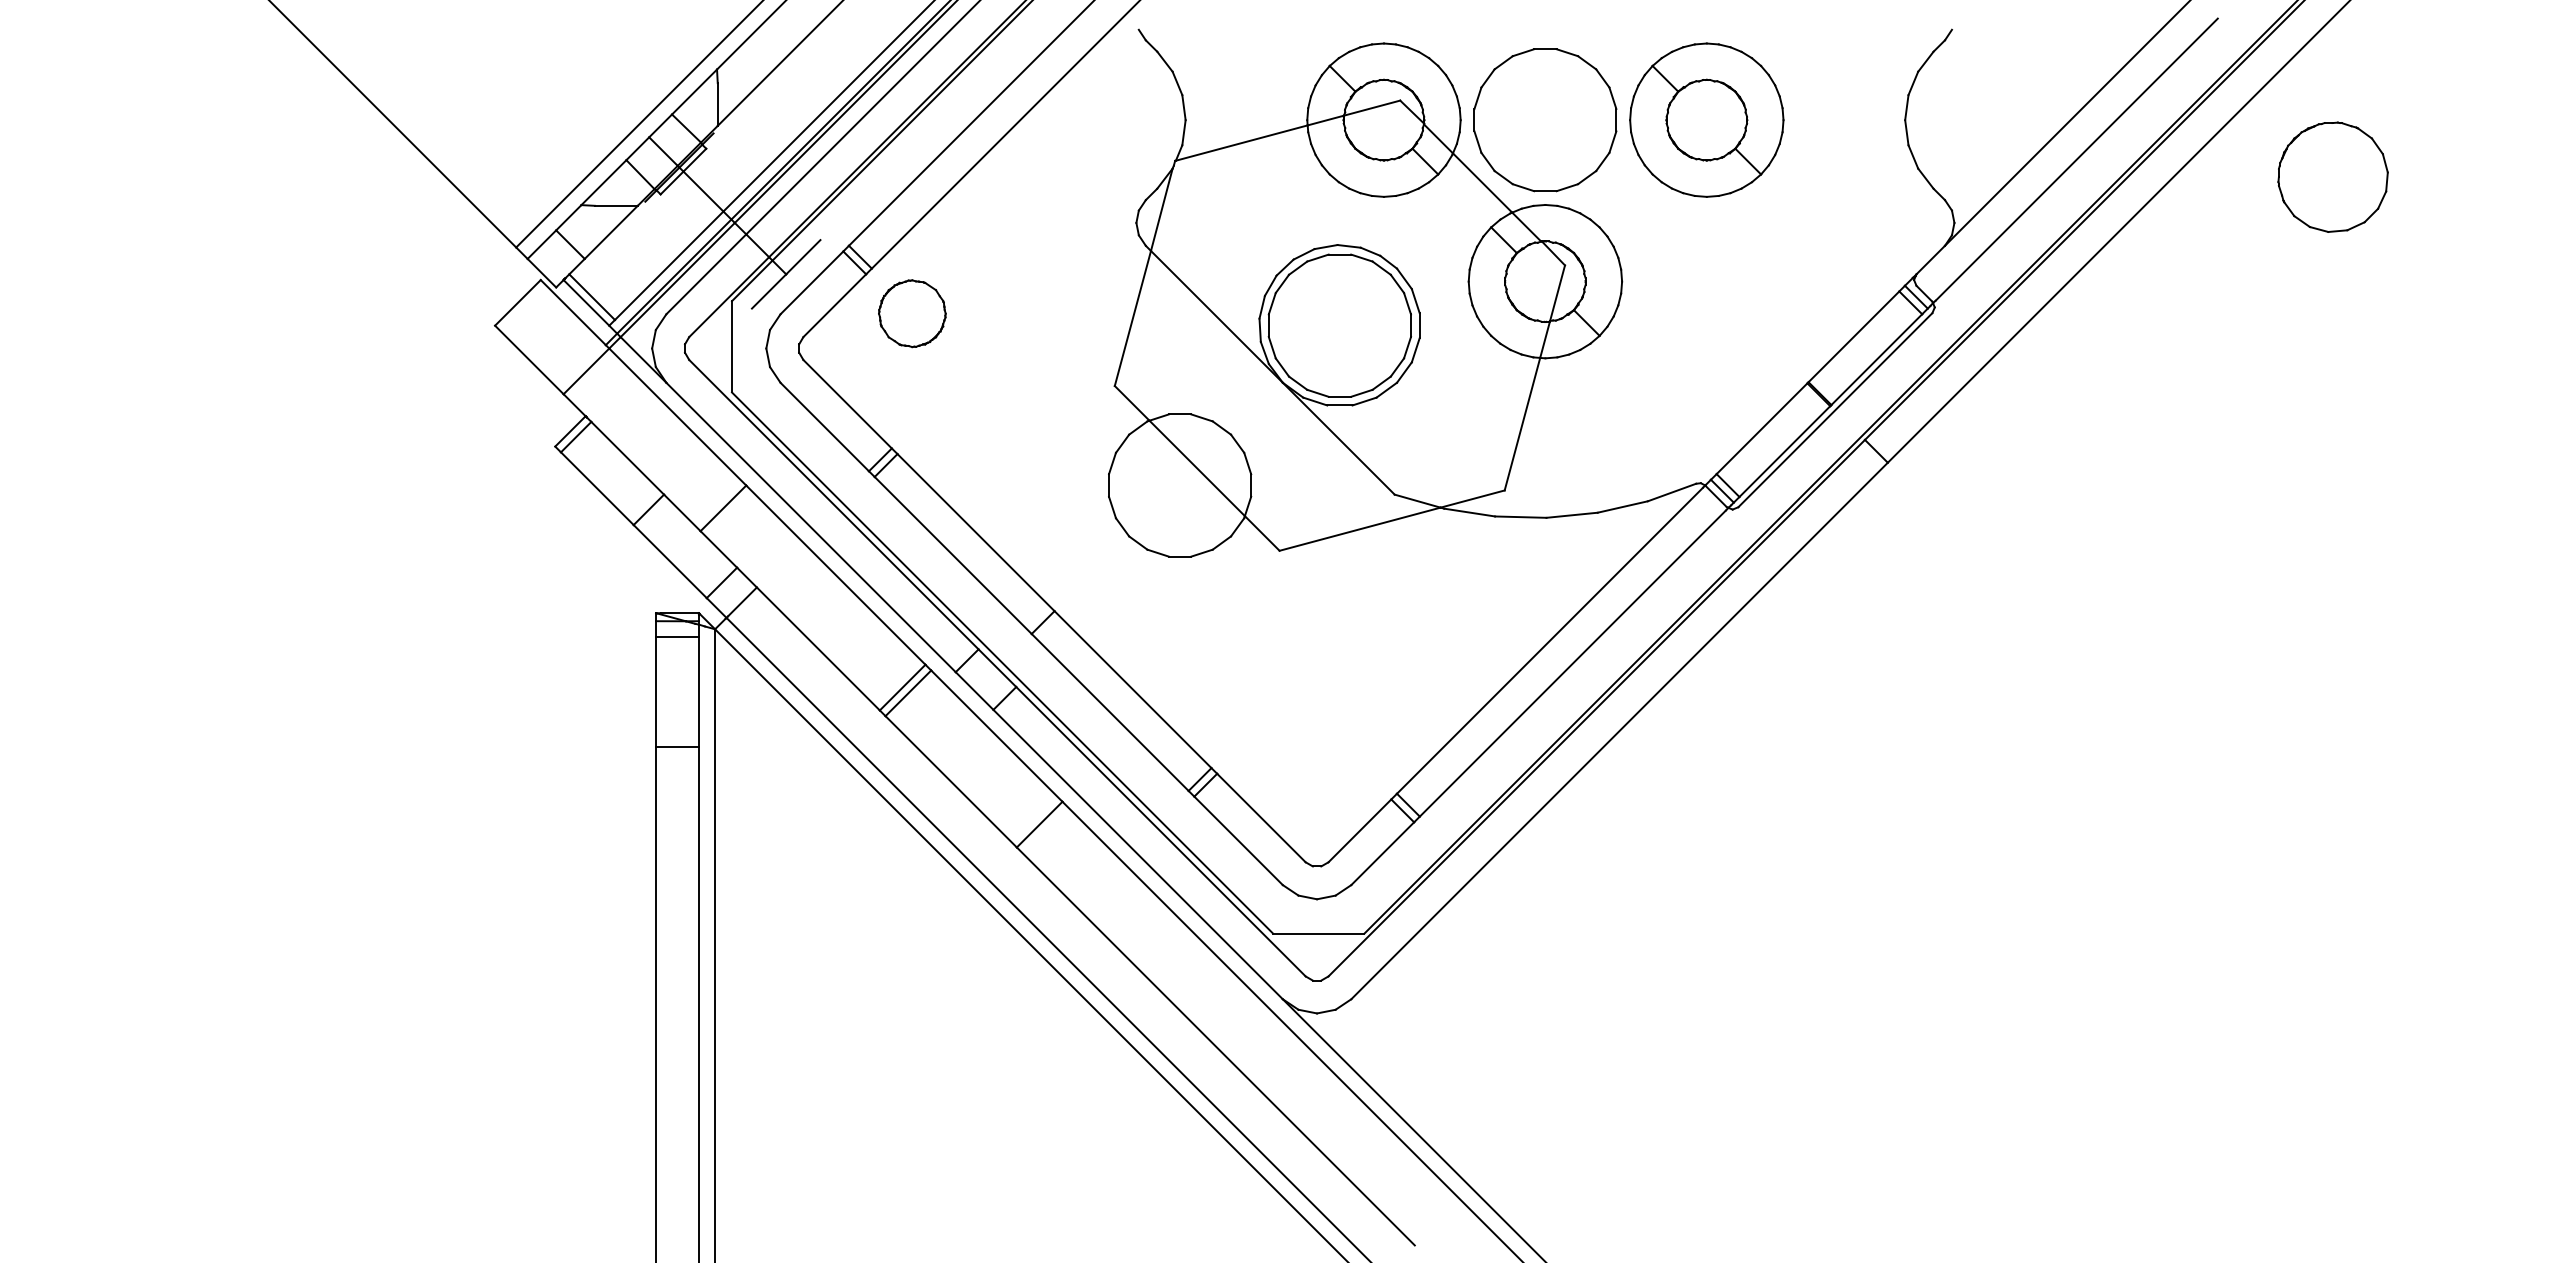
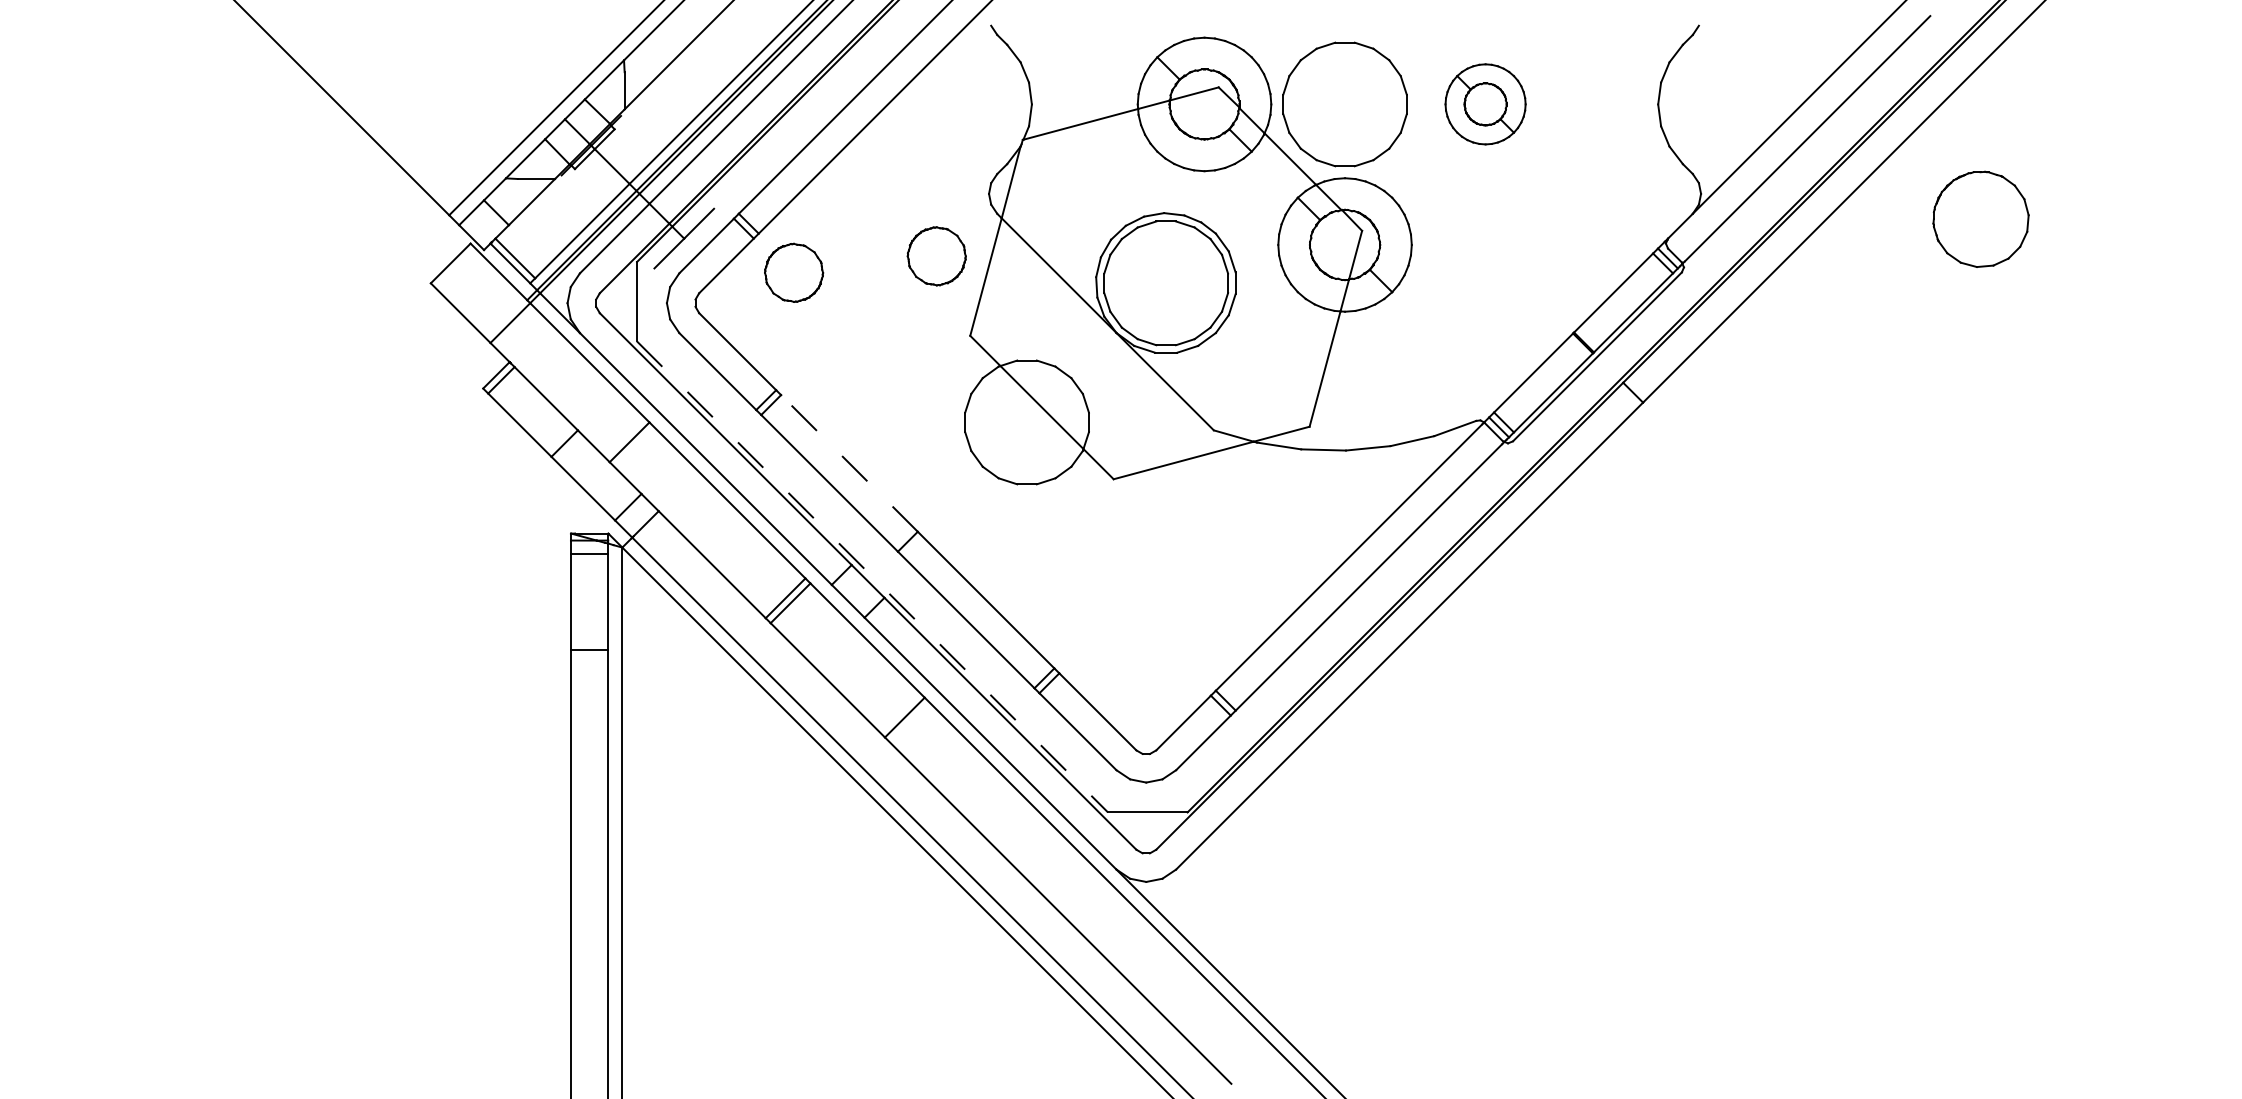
part: (1706, 119) -> (1485, 103), size x0.6
part: (2332, 176) -> (1980, 218), moved
part: (1076, 294) -> (936, 256), added
line: (975, 532) -> (849, 463), solid -> dashed
line: (1002, 663) -> (872, 577), solid -> dashed

